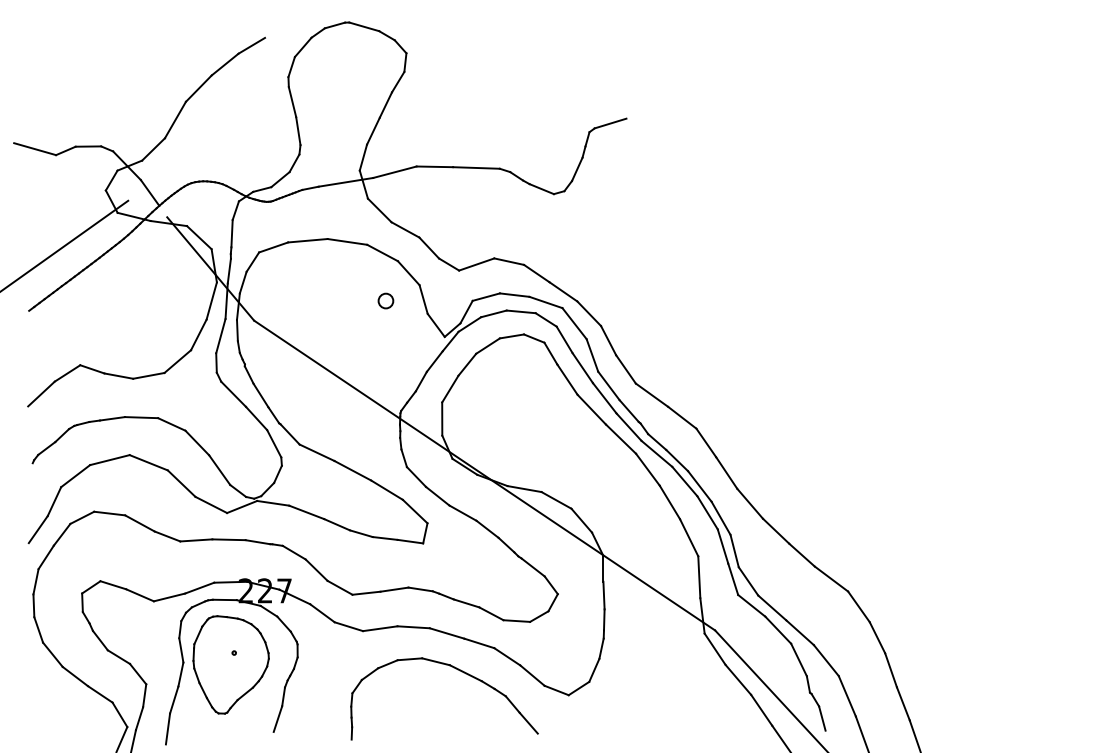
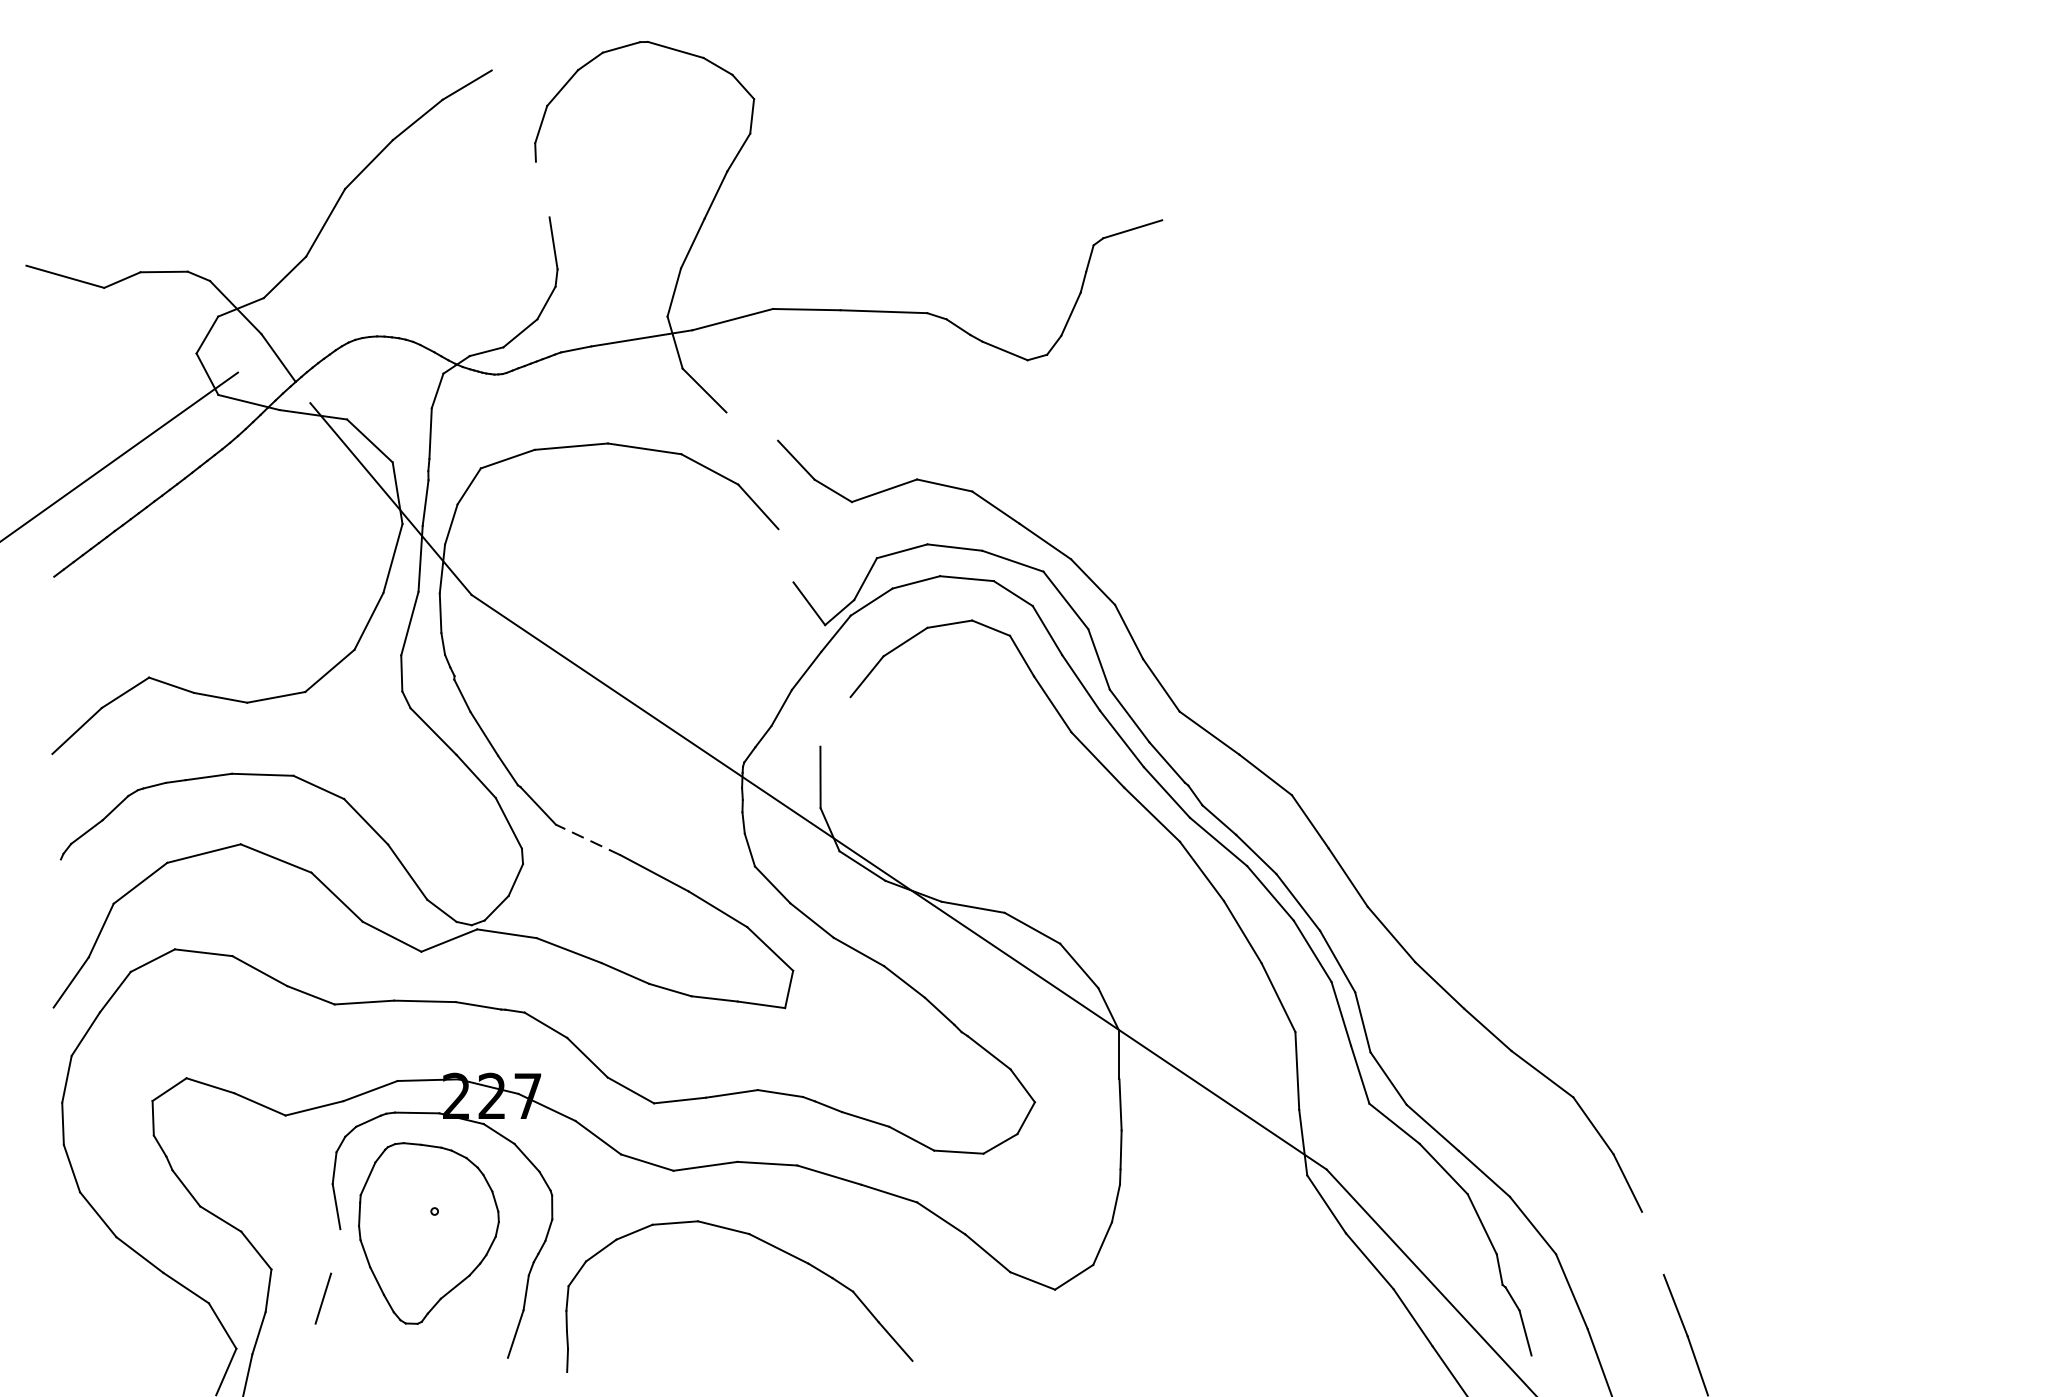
line: (292, 102) -> (542, 190), removed
line: (405, 229) -> (752, 425), removed
line: (423, 299) -> (785, 555), removed
circle: (385, 300) -> (715, 557), removed
line: (450, 388) -> (835, 720), removed
line: (316, 452) -> (587, 839), solid -> dashed
part: (457, 670) -> (763, 1243), moved
line: (890, 670) -> (1651, 1243), removed
line: (180, 674) -> (334, 1251), removed
line: (167, 728) -> (310, 1351), removed

